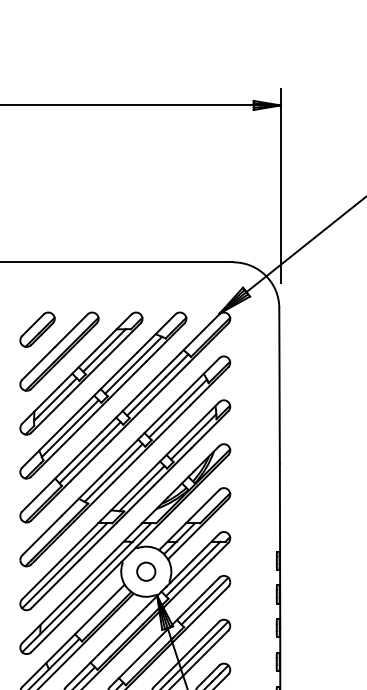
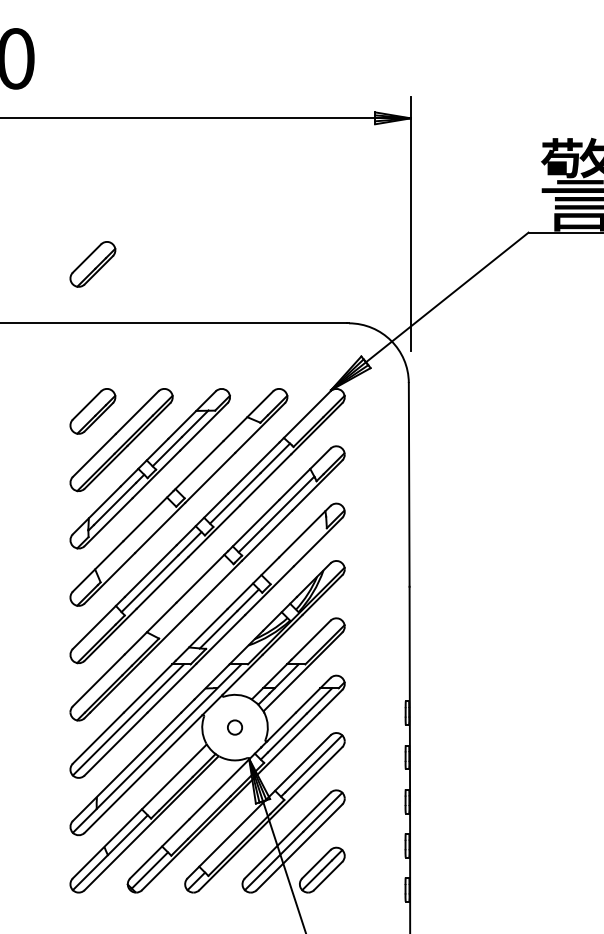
part: (37, 217) -> (92, 264), added
line: (133, 365) -> (218, 457), removed
line: (70, 428) -> (135, 540), removed
line: (193, 436) -> (296, 551), removed
line: (113, 472) -> (192, 598), removed
circle: (145, 571) -> (234, 727), size x0.6

